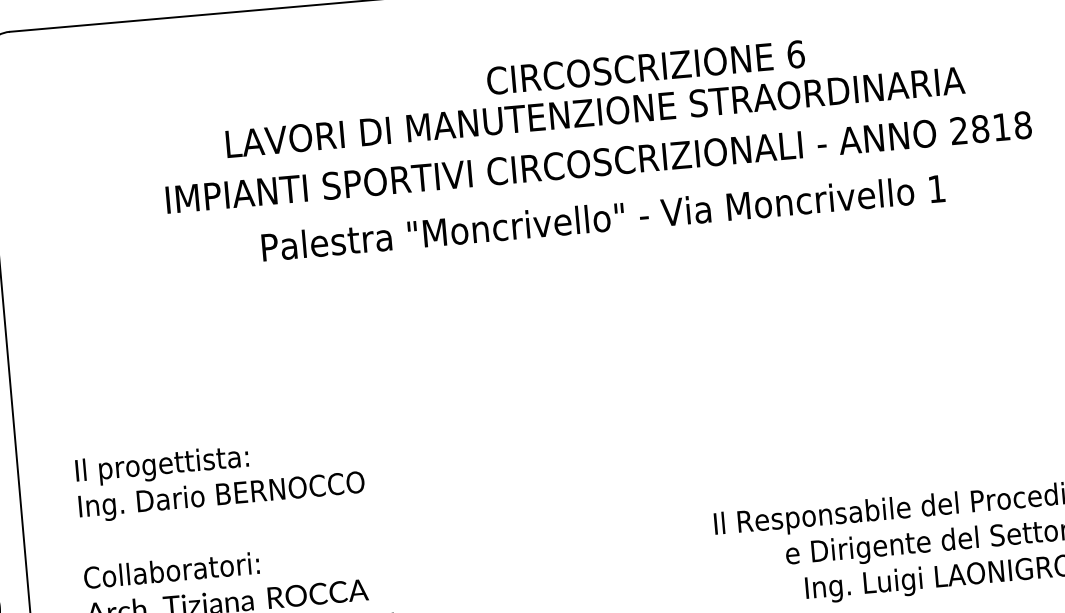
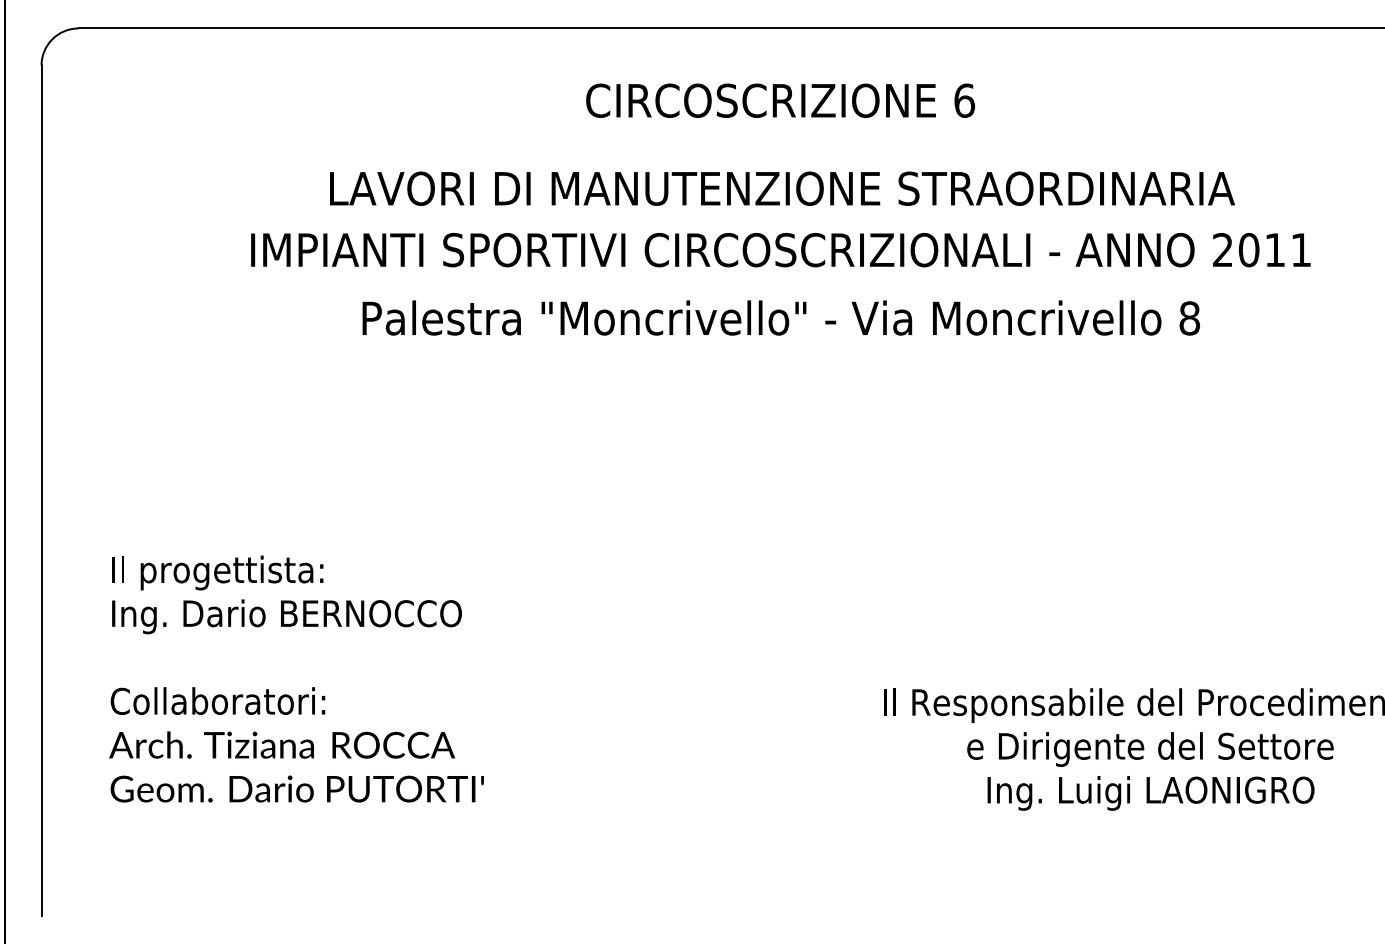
text: (645, 67) -> (780, 100), moved
text: (1001, 127) -> (1274, 250), 2818 -> 2011
text: (936, 189) -> (1189, 318), 1 -> 8

